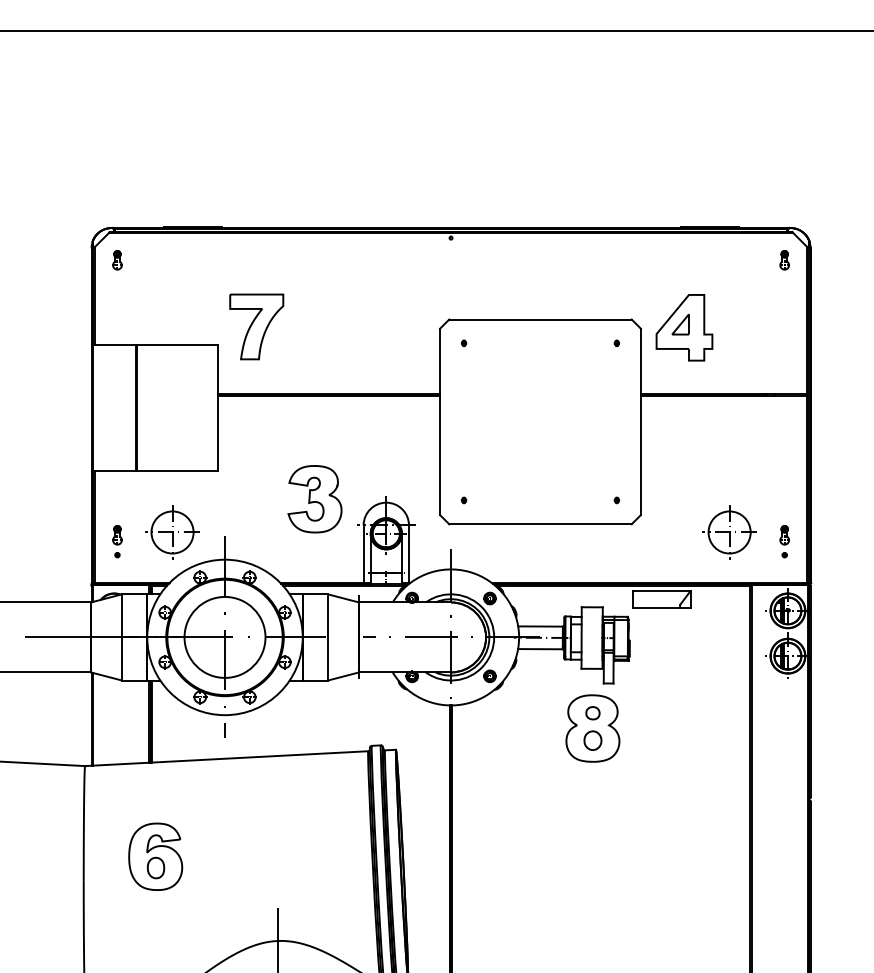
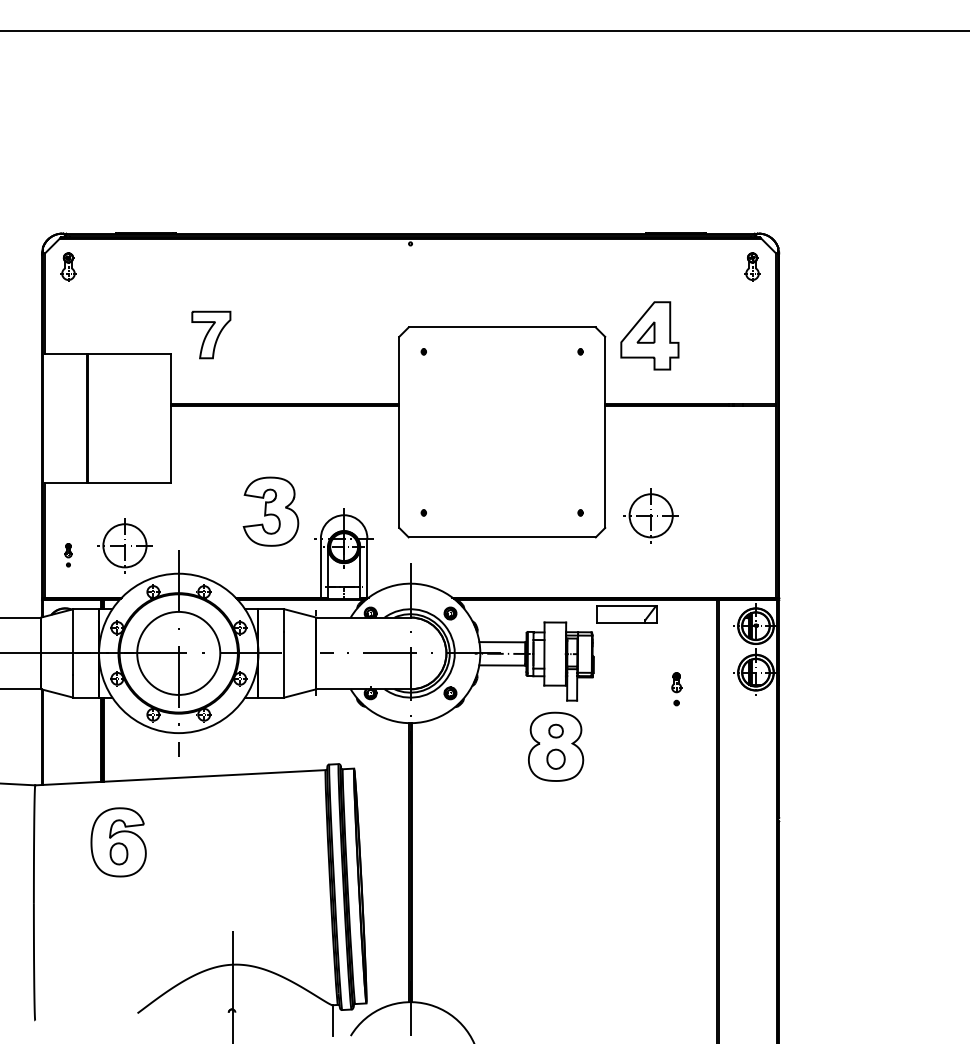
part: (117, 260) -> (68, 266), size x1.4
part: (784, 260) -> (752, 266), size x1.4
part: (256, 326) -> (211, 334), size x0.7
part: (728, 532) -> (650, 515), moved
part: (117, 541) -> (68, 555), size x0.7
part: (784, 541) -> (676, 689), moved
part: (155, 856) -> (118, 842), moved

